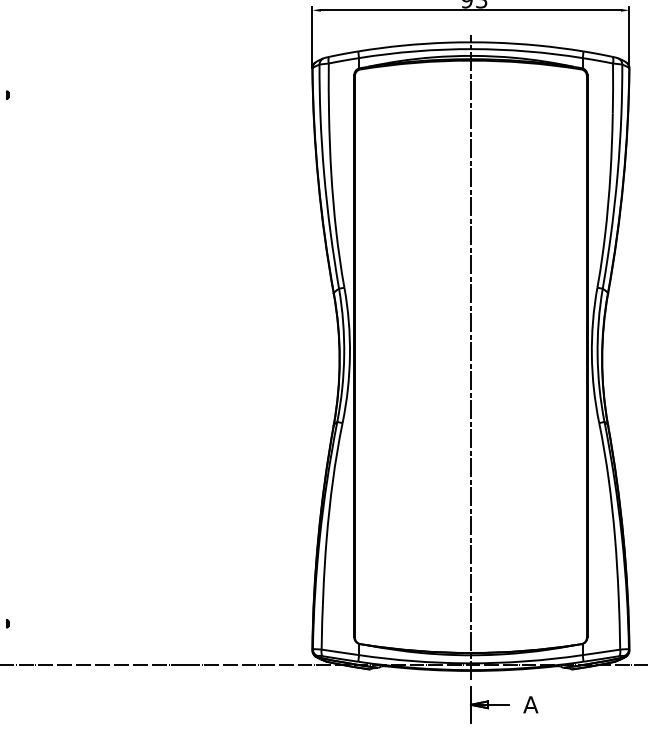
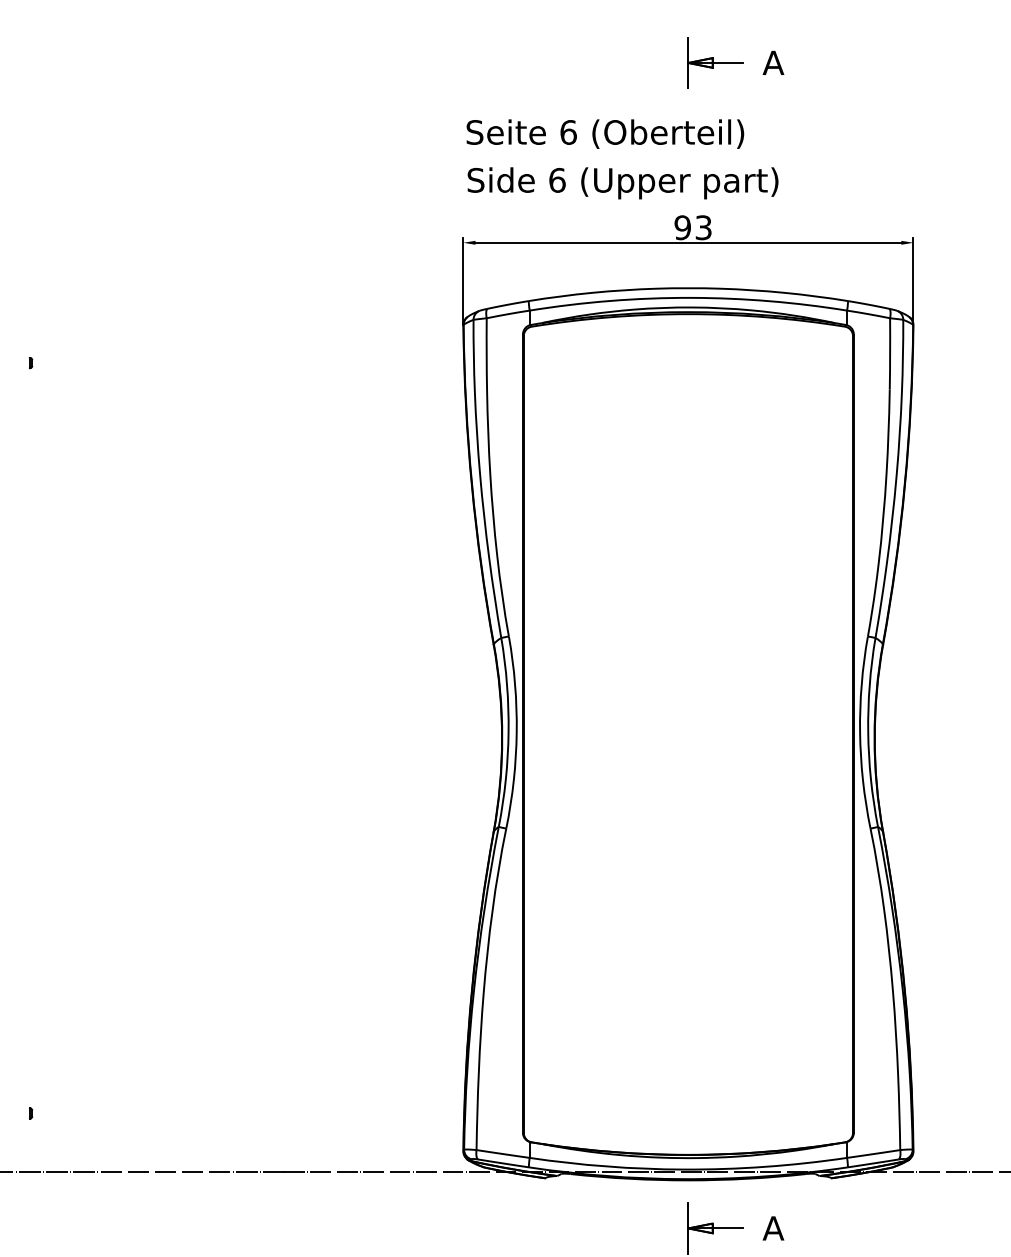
line: (470, 357) -> (688, 735), removed

